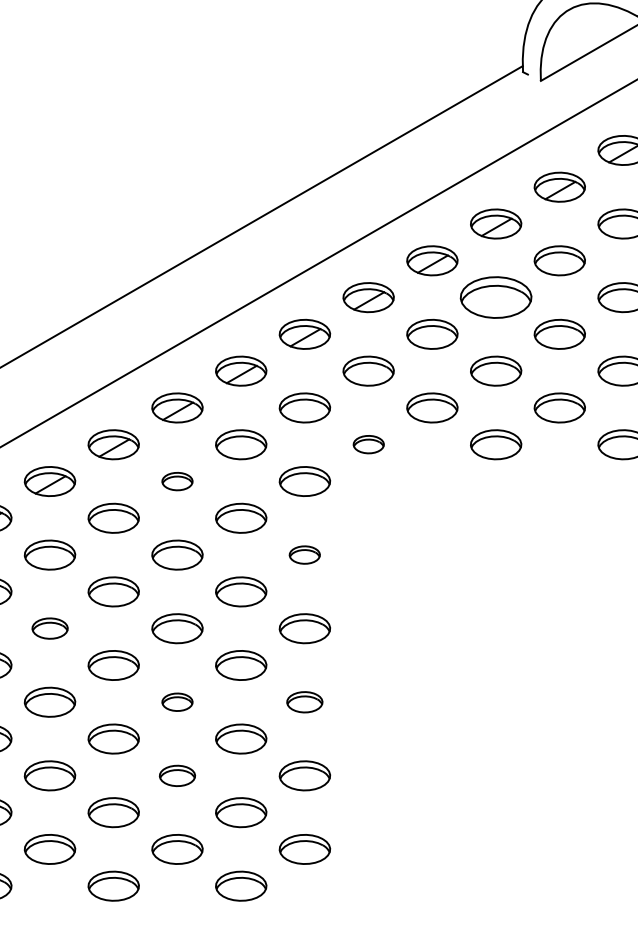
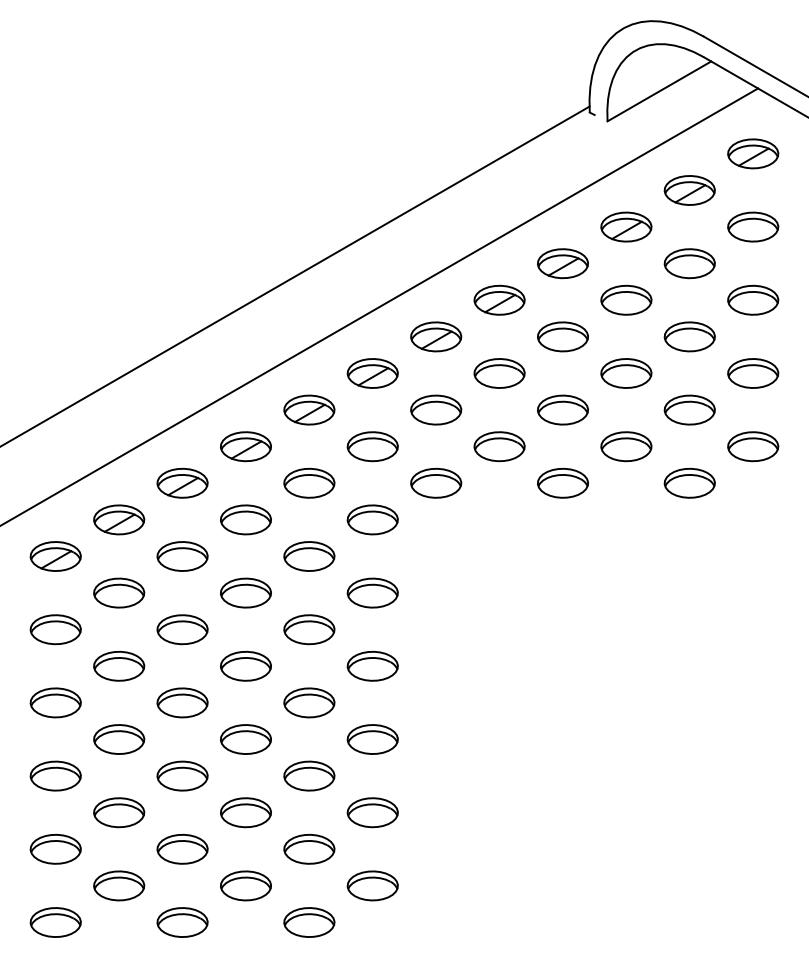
part: (495, 297) -> (562, 336), size x0.71
part: (368, 443) -> (436, 482), size x1.67
part: (176, 481) -> (245, 519), size x1.67
part: (304, 554) -> (372, 592), size x1.67
part: (50, 627) -> (119, 665), size x1.43
part: (176, 702) -> (245, 739), size x1.67
part: (304, 702) -> (372, 739), size x1.43
part: (176, 775) -> (245, 812), size x1.43

